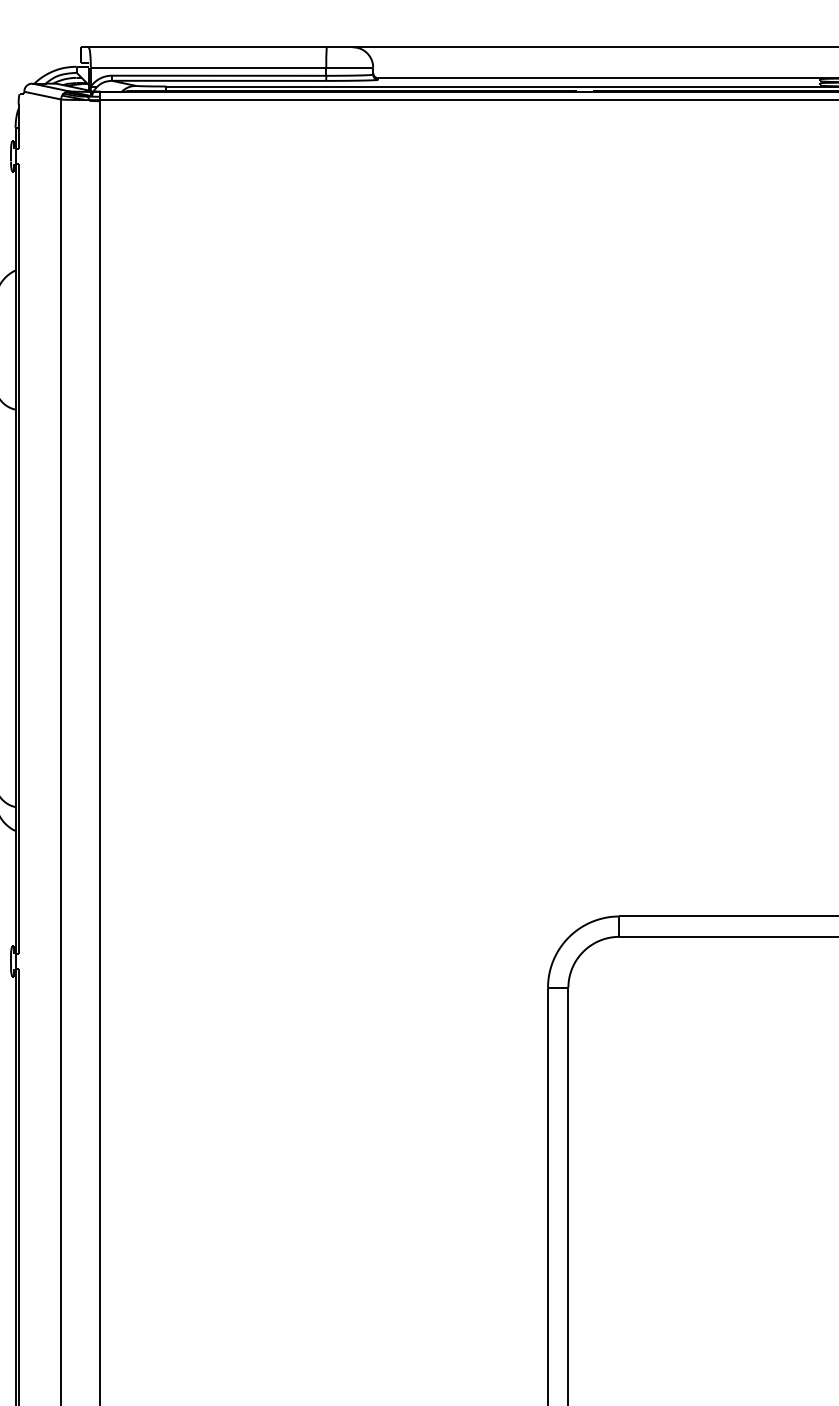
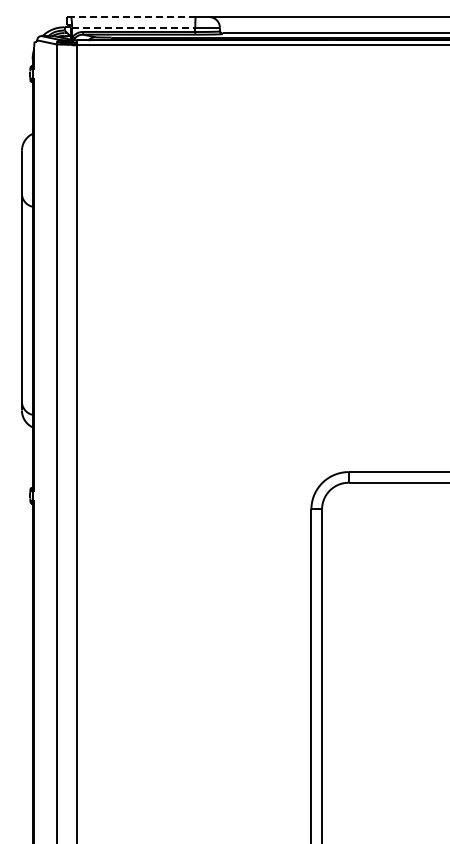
line: (206, 48) -> (132, 17), solid -> dashed
line: (208, 67) -> (133, 27), solid -> dashed

